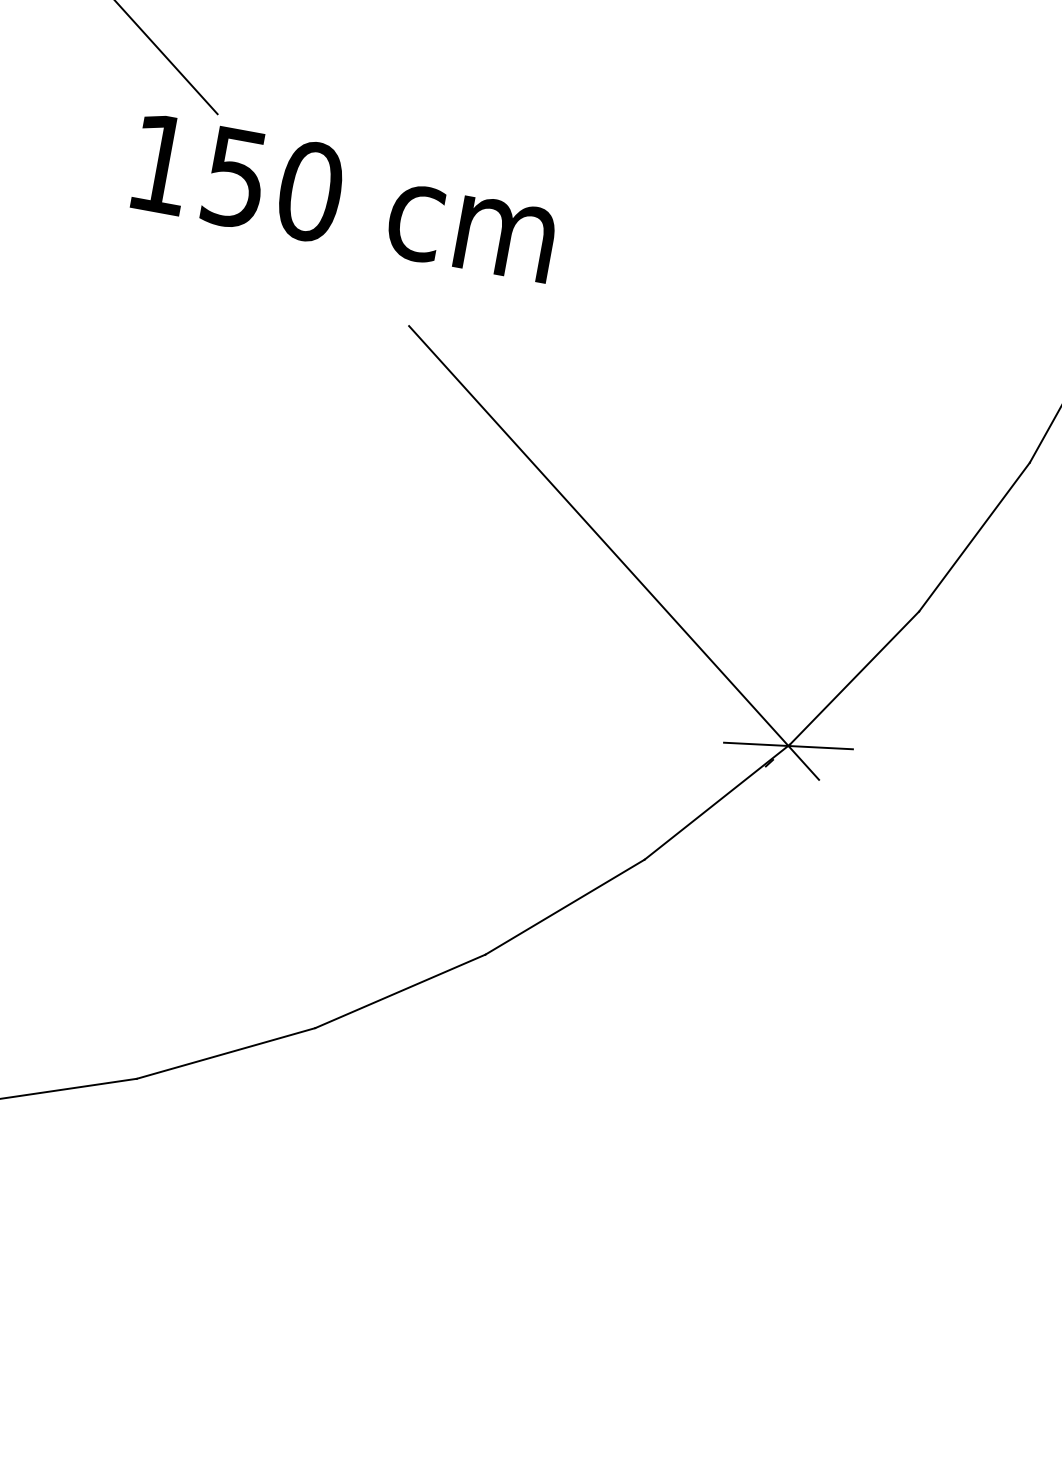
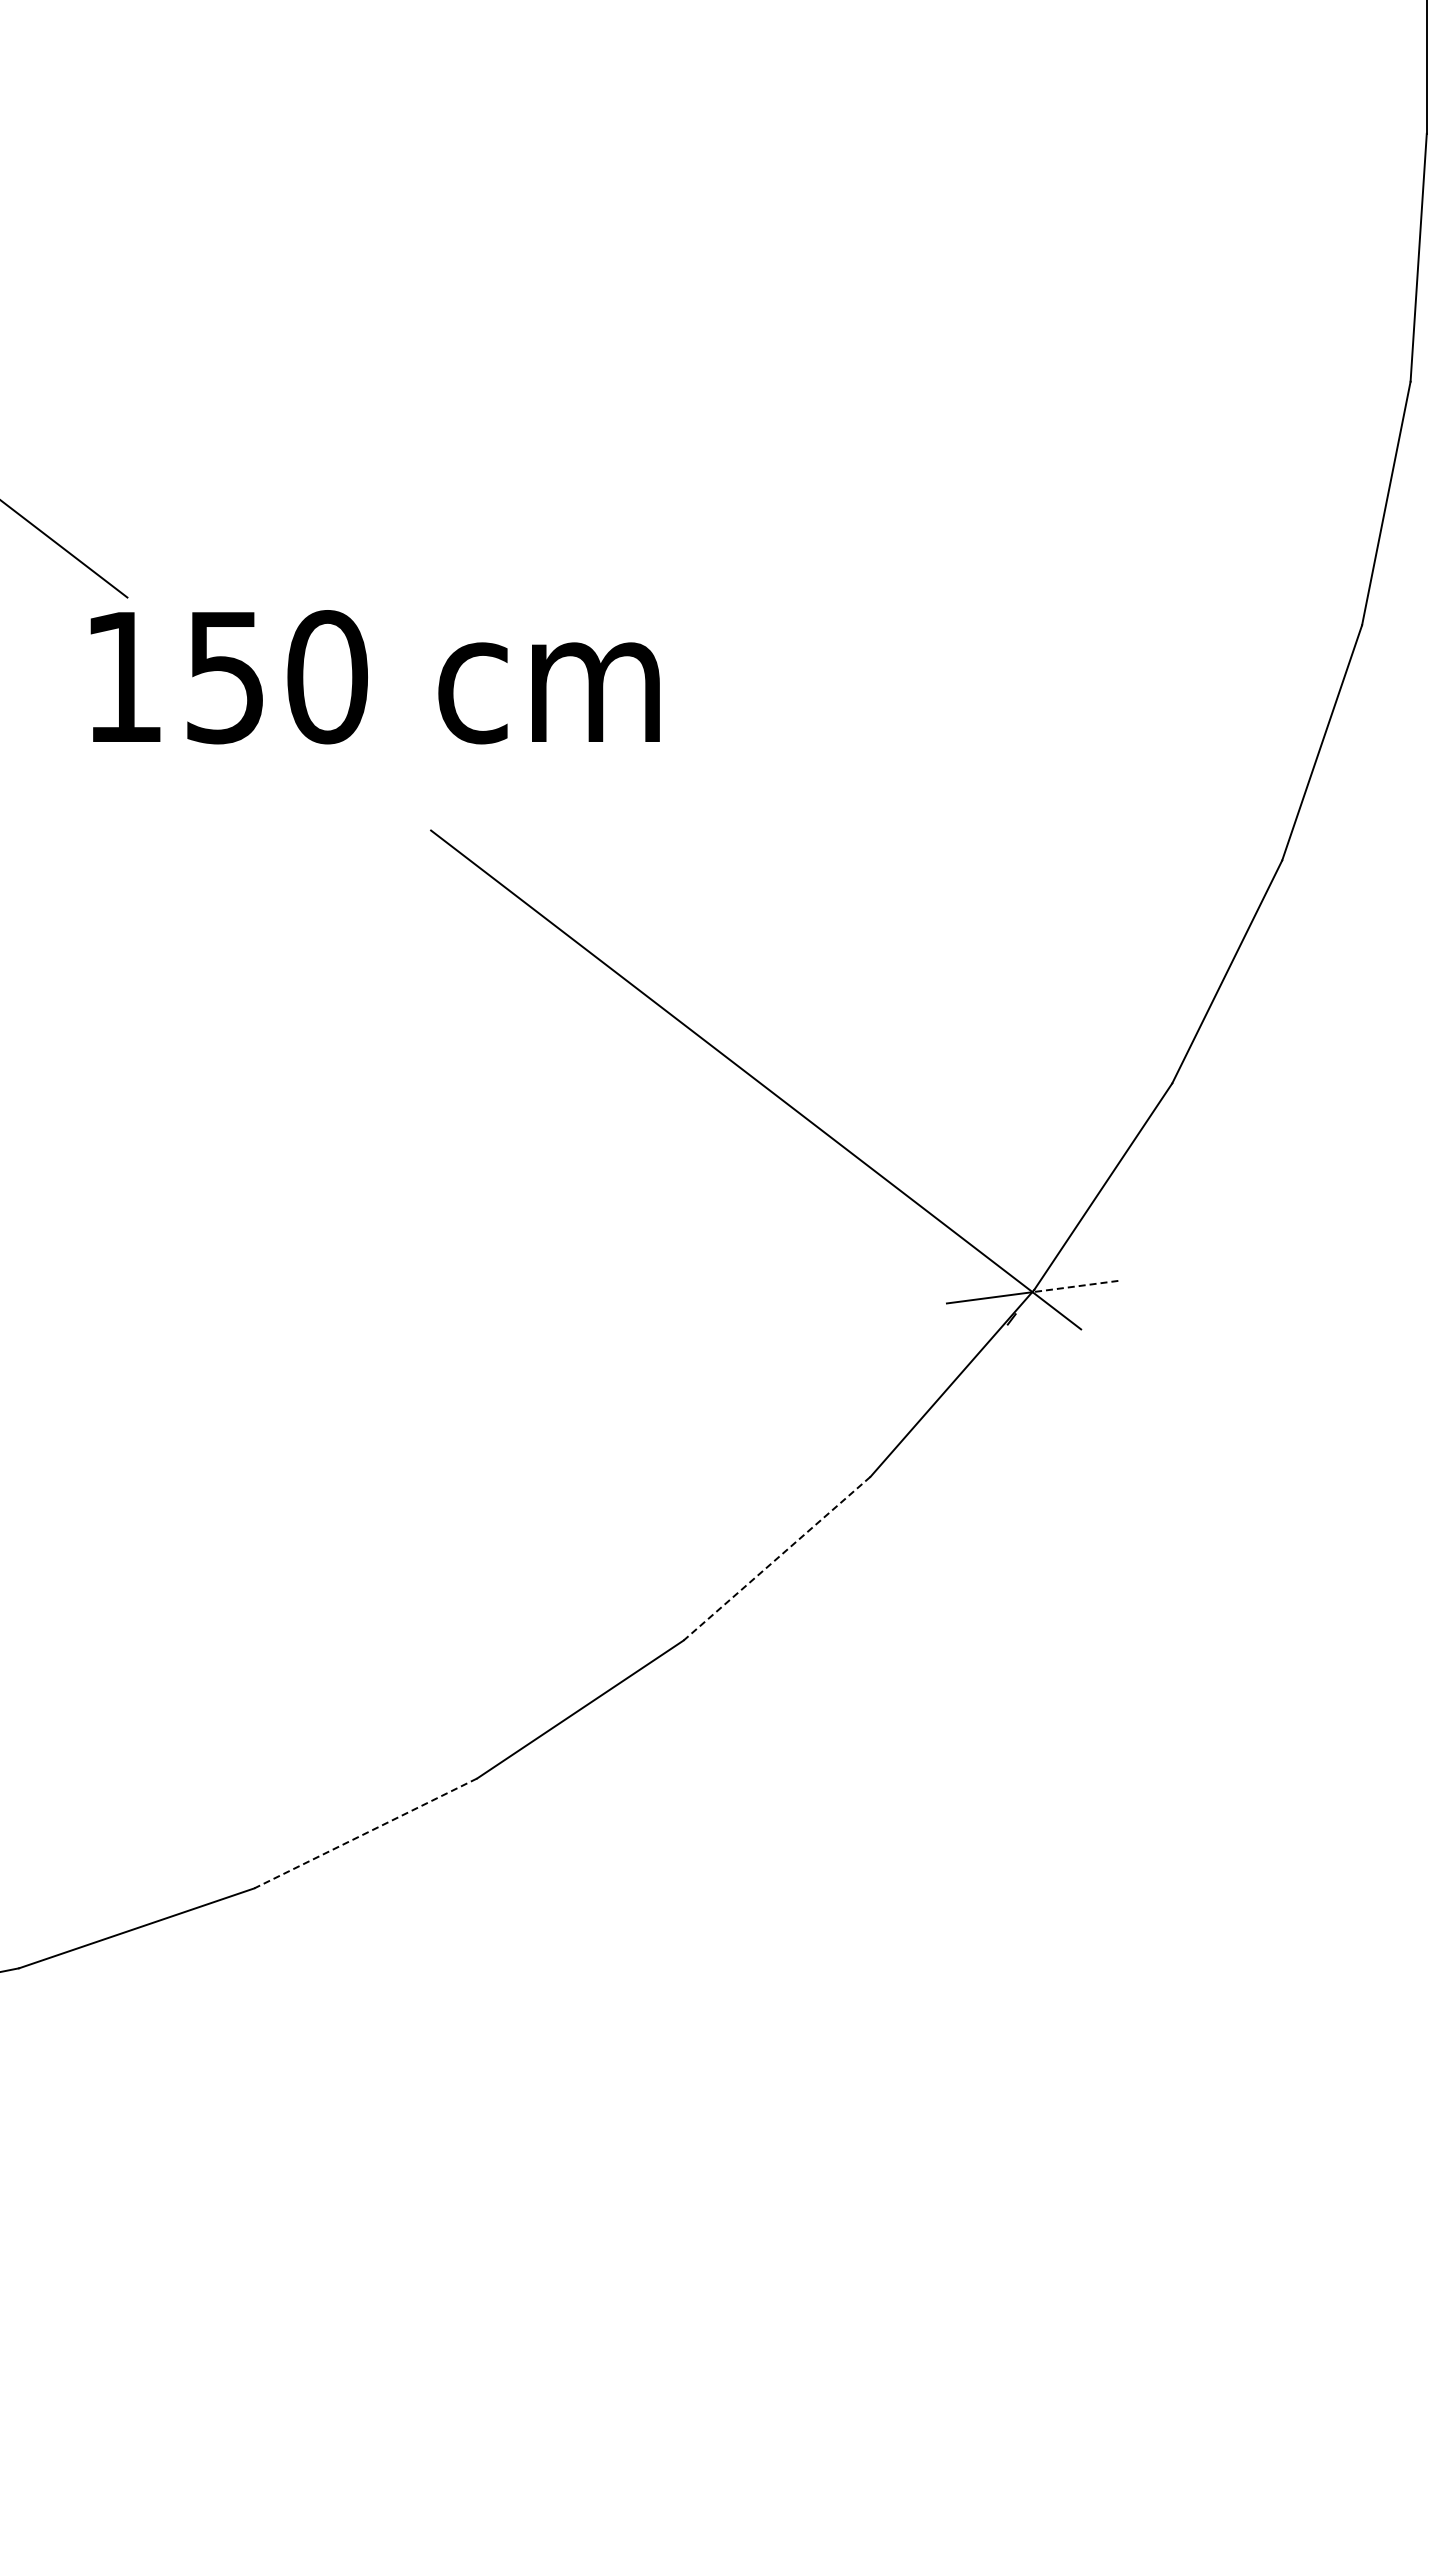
text: (344, 198) -> (374, 677), moved
line: (820, 747) -> (1075, 1286), solid -> dashed
line: (564, 906) -> (776, 1558), solid -> dashed
line: (225, 1053) -> (365, 1833), solid -> dashed

